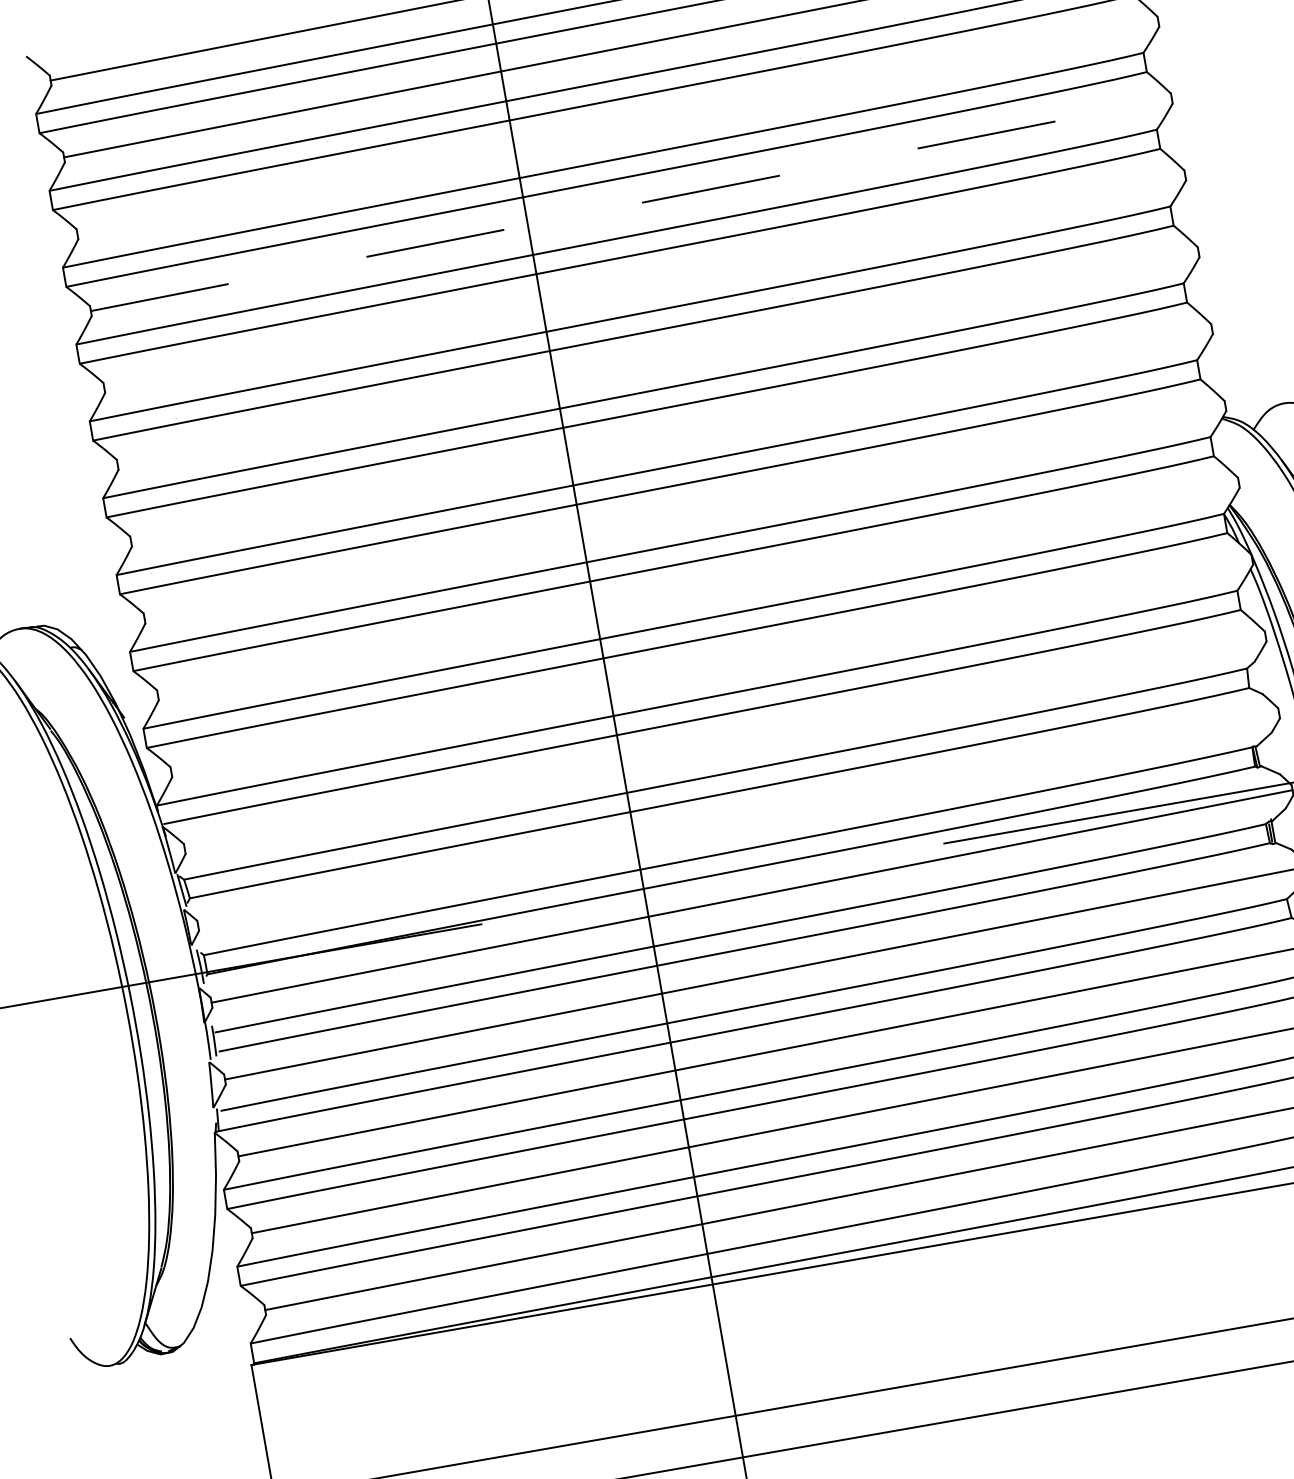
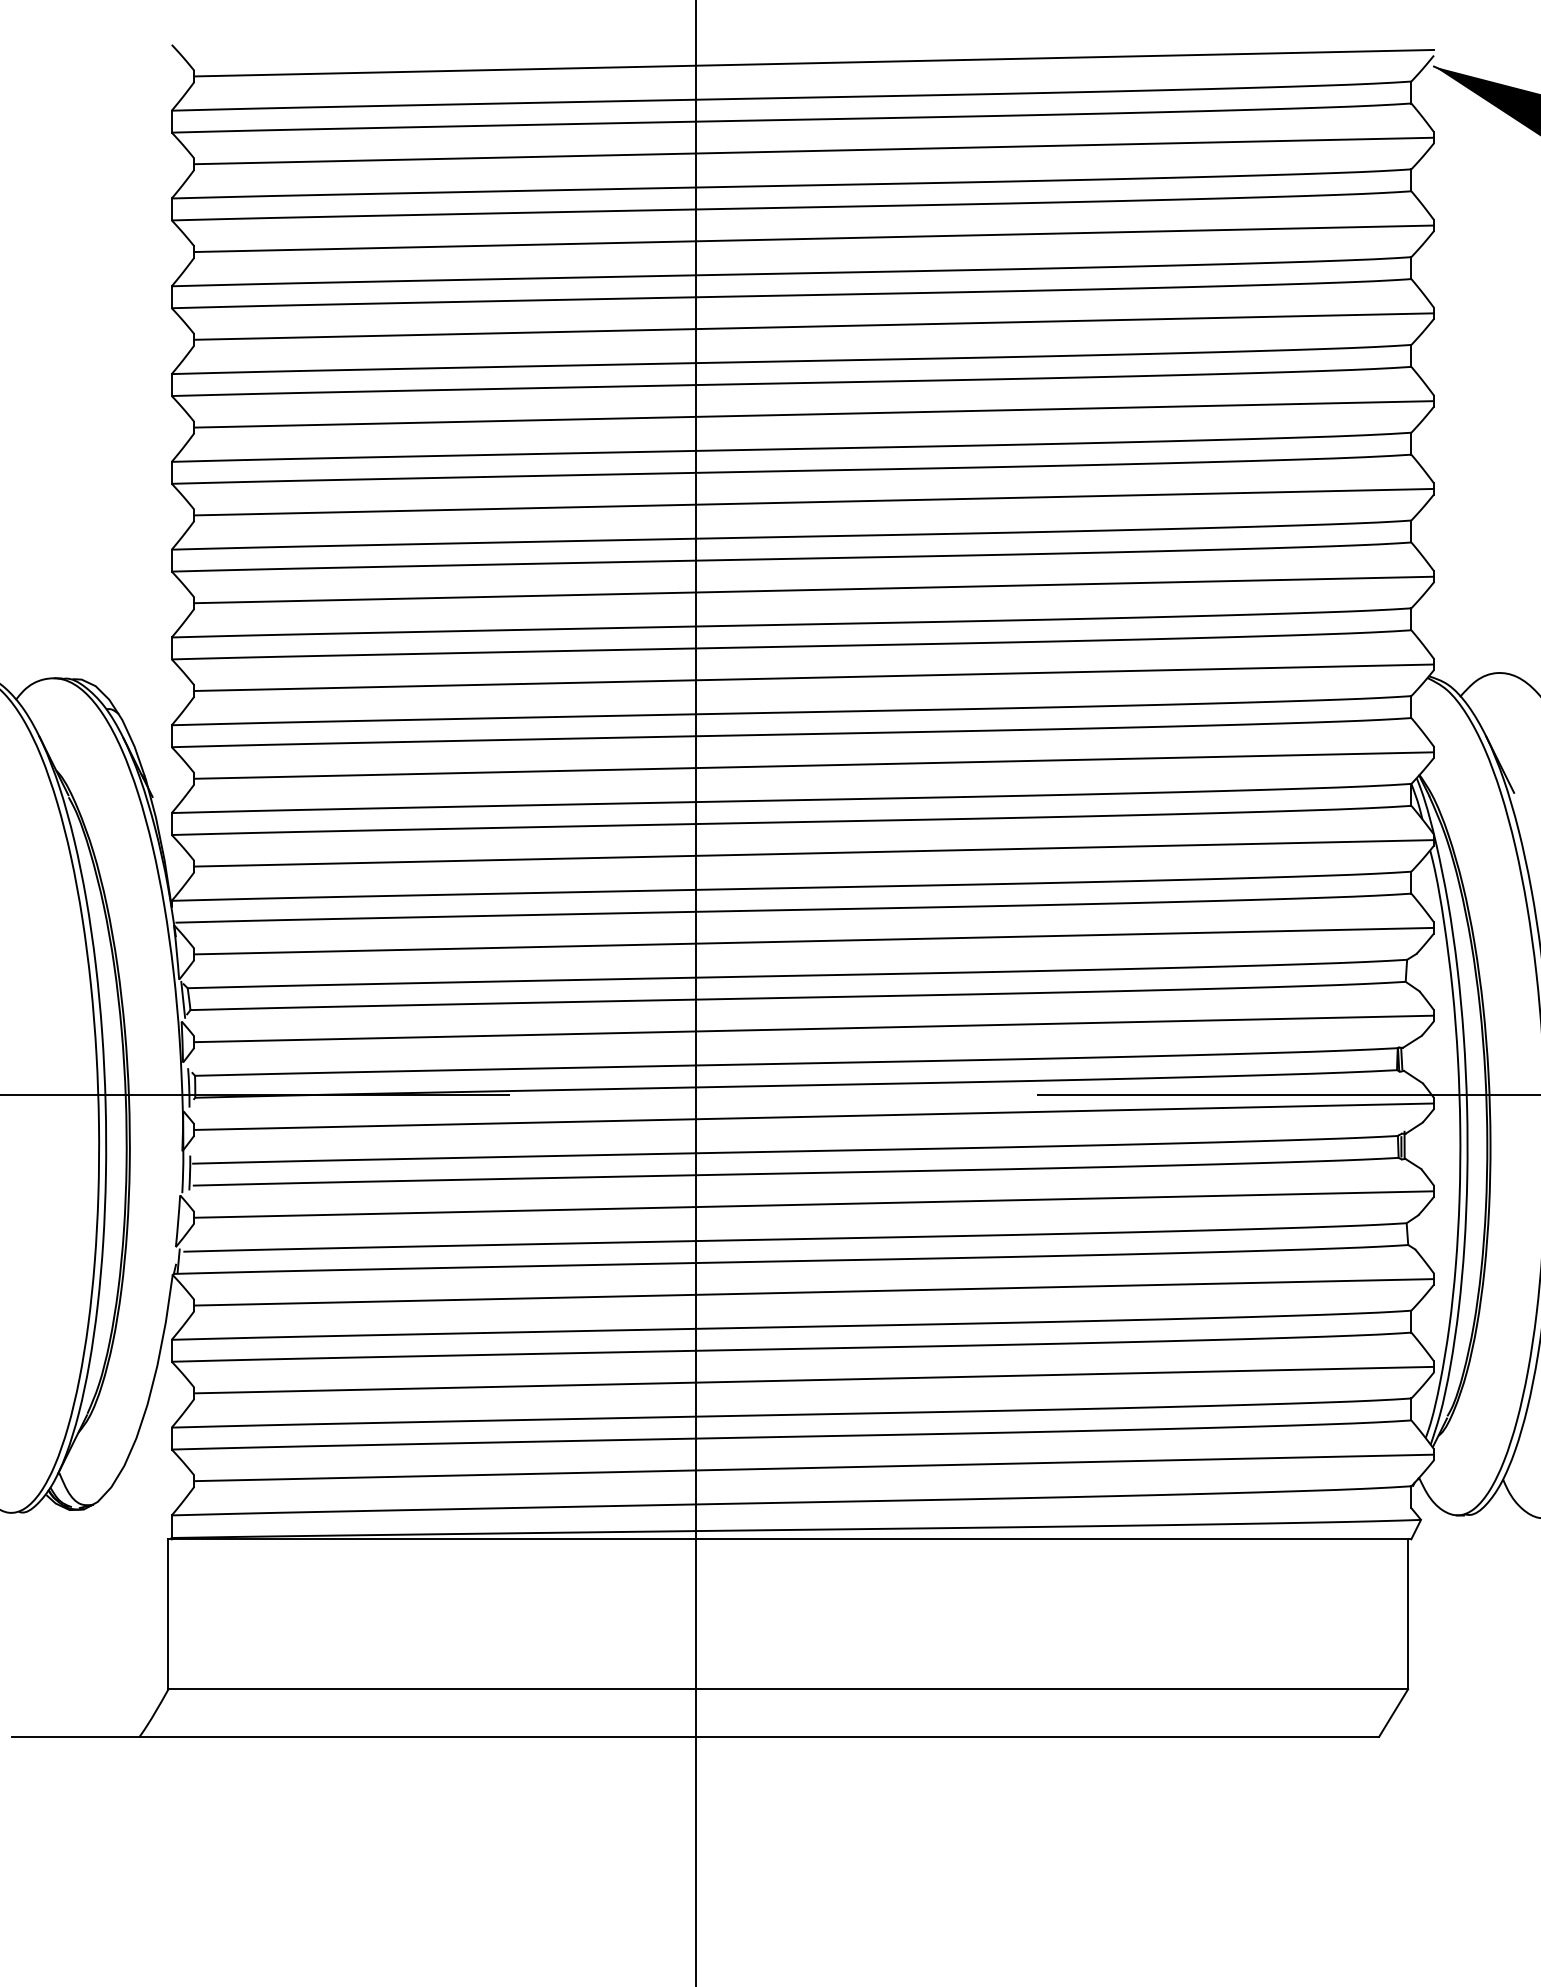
line: (617, 127) -> (813, 238), added
line: (631, 204) -> (814, 326), dashed -> solid
line: (644, 281) -> (813, 414), added
line: (657, 358) -> (813, 501), added
line: (670, 435) -> (813, 589), added
line: (684, 512) -> (813, 677), added
line: (697, 589) -> (813, 765), added
line: (711, 666) -> (813, 853), added
line: (724, 742) -> (813, 940), added
line: (738, 819) -> (813, 1028), added

